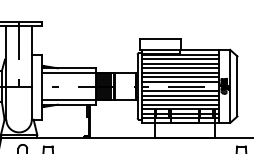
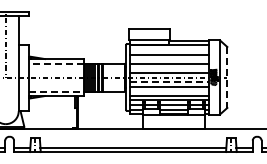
line: (180, 59) -> (169, 50), removed
line: (180, 68) -> (169, 59), removed
line: (68, 72) -> (55, 63), solid -> dashed
line: (180, 77) -> (169, 68), removed
line: (237, 86) -> (227, 77), solid -> dashed
line: (181, 91) -> (170, 82), solid -> dashed
line: (69, 100) -> (56, 91), solid -> dashed
line: (180, 100) -> (169, 91), removed

